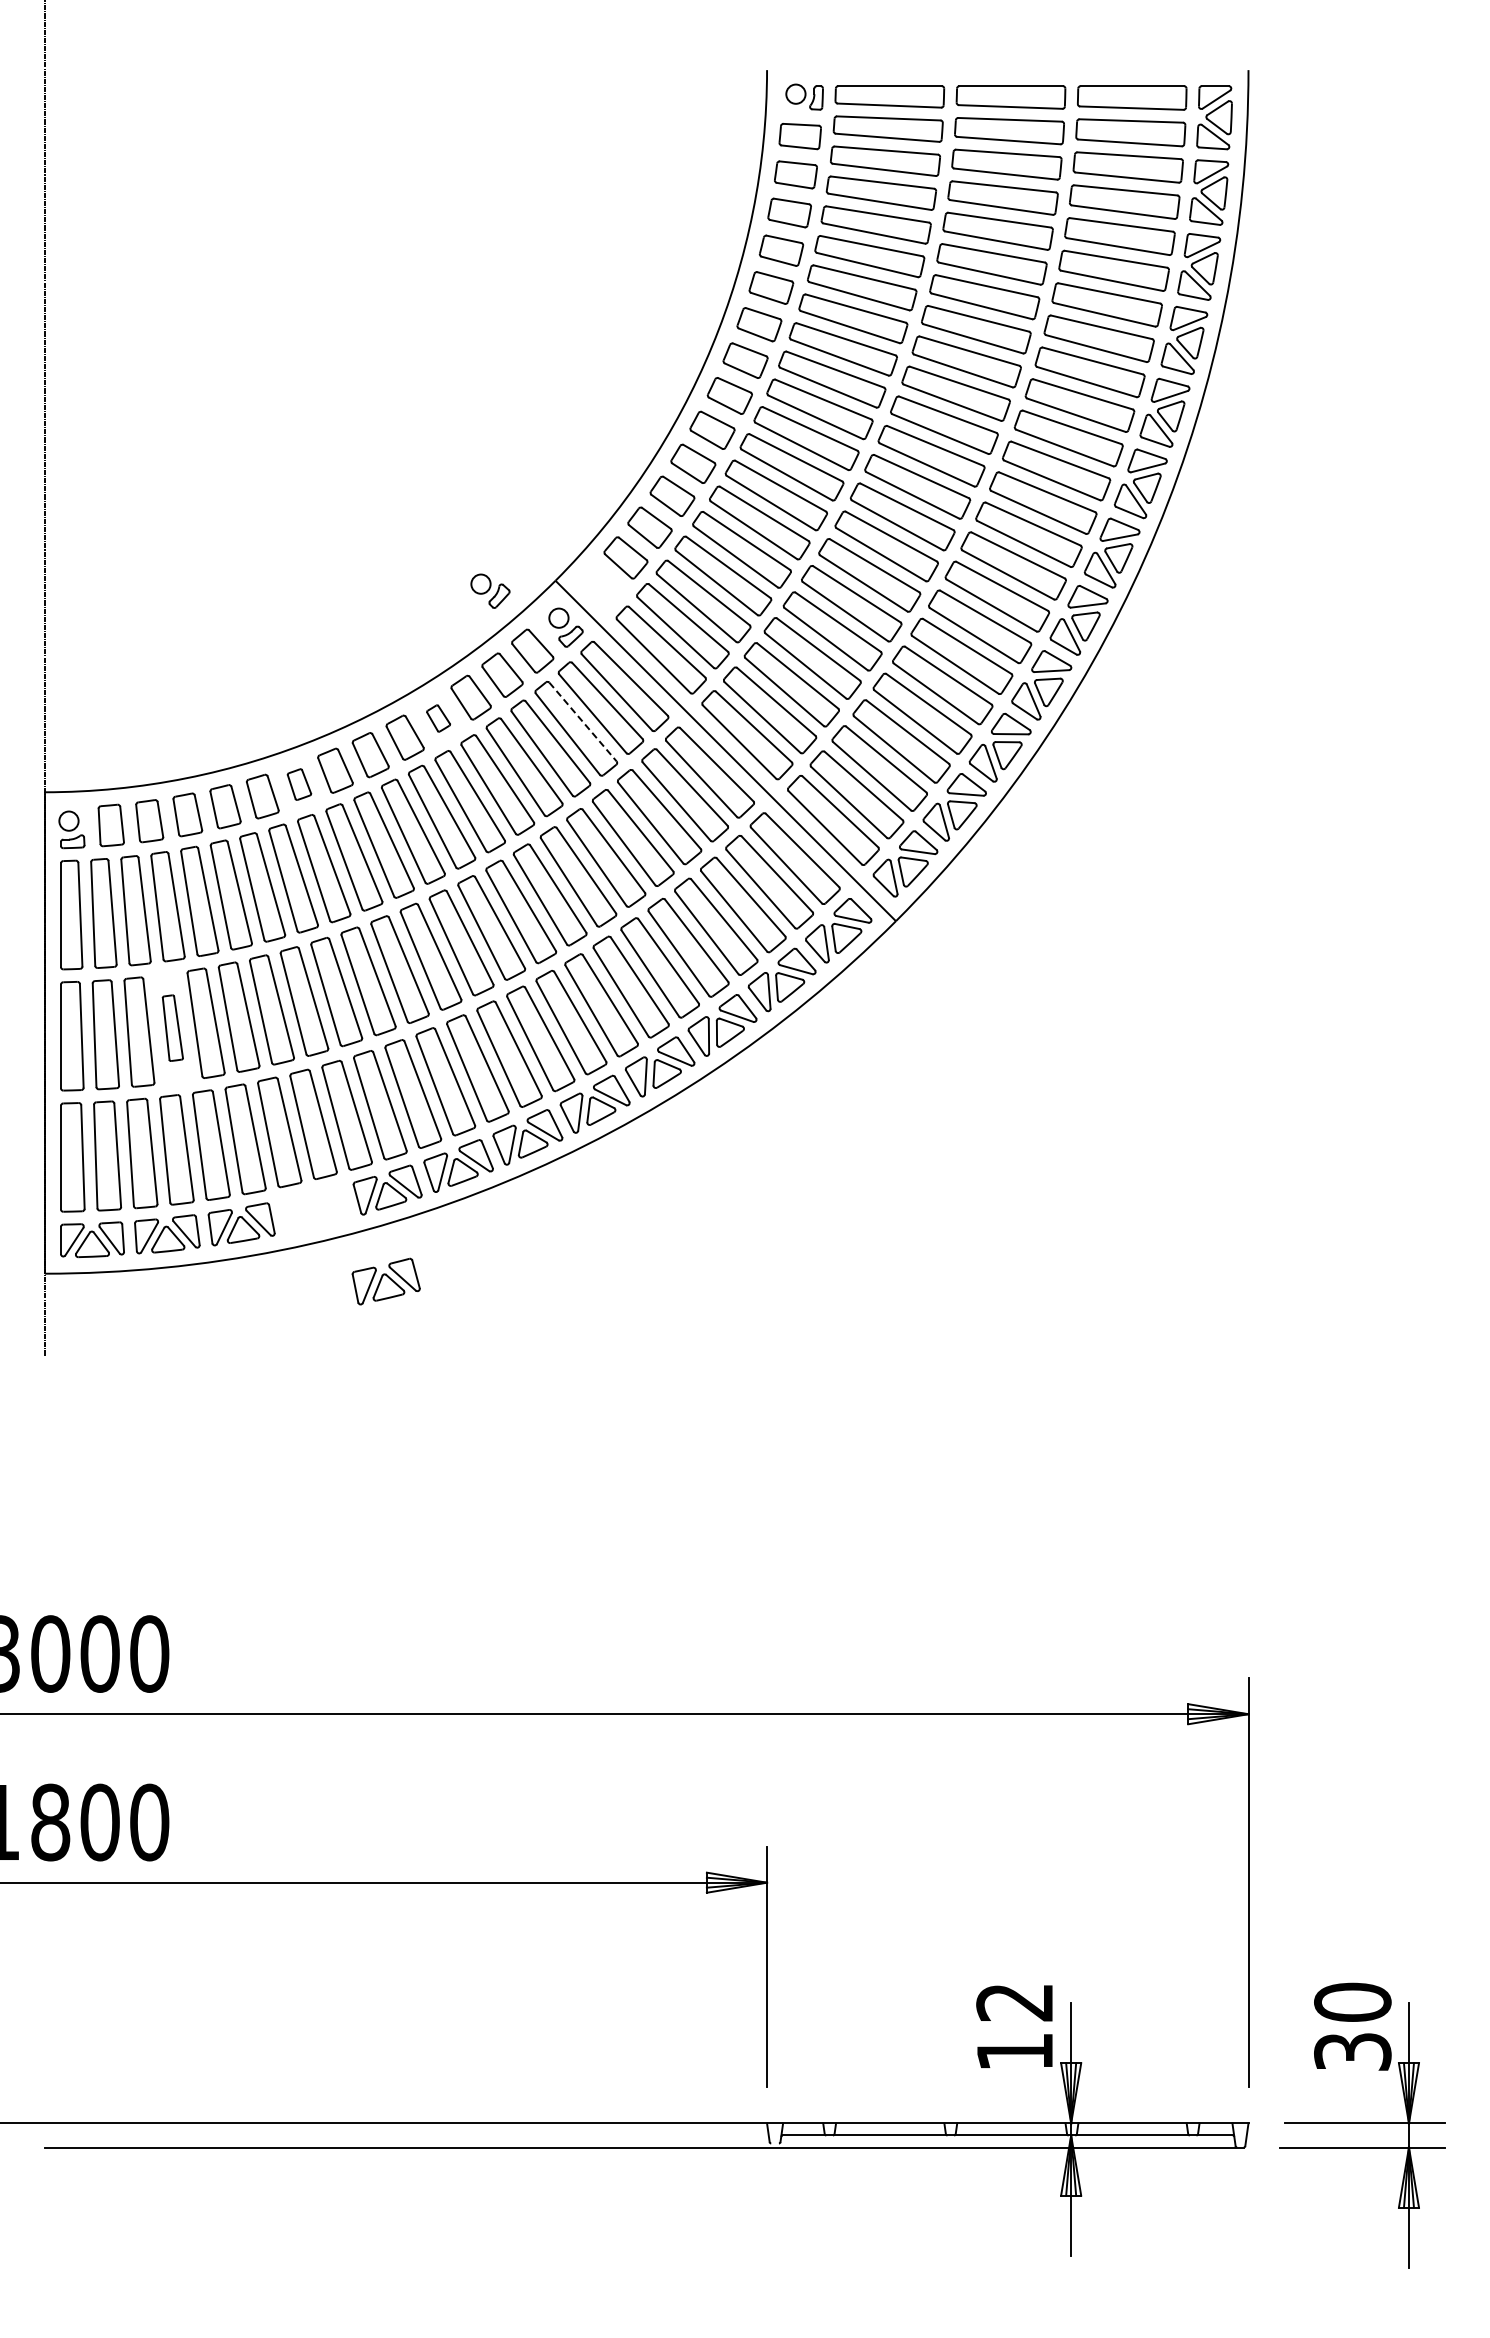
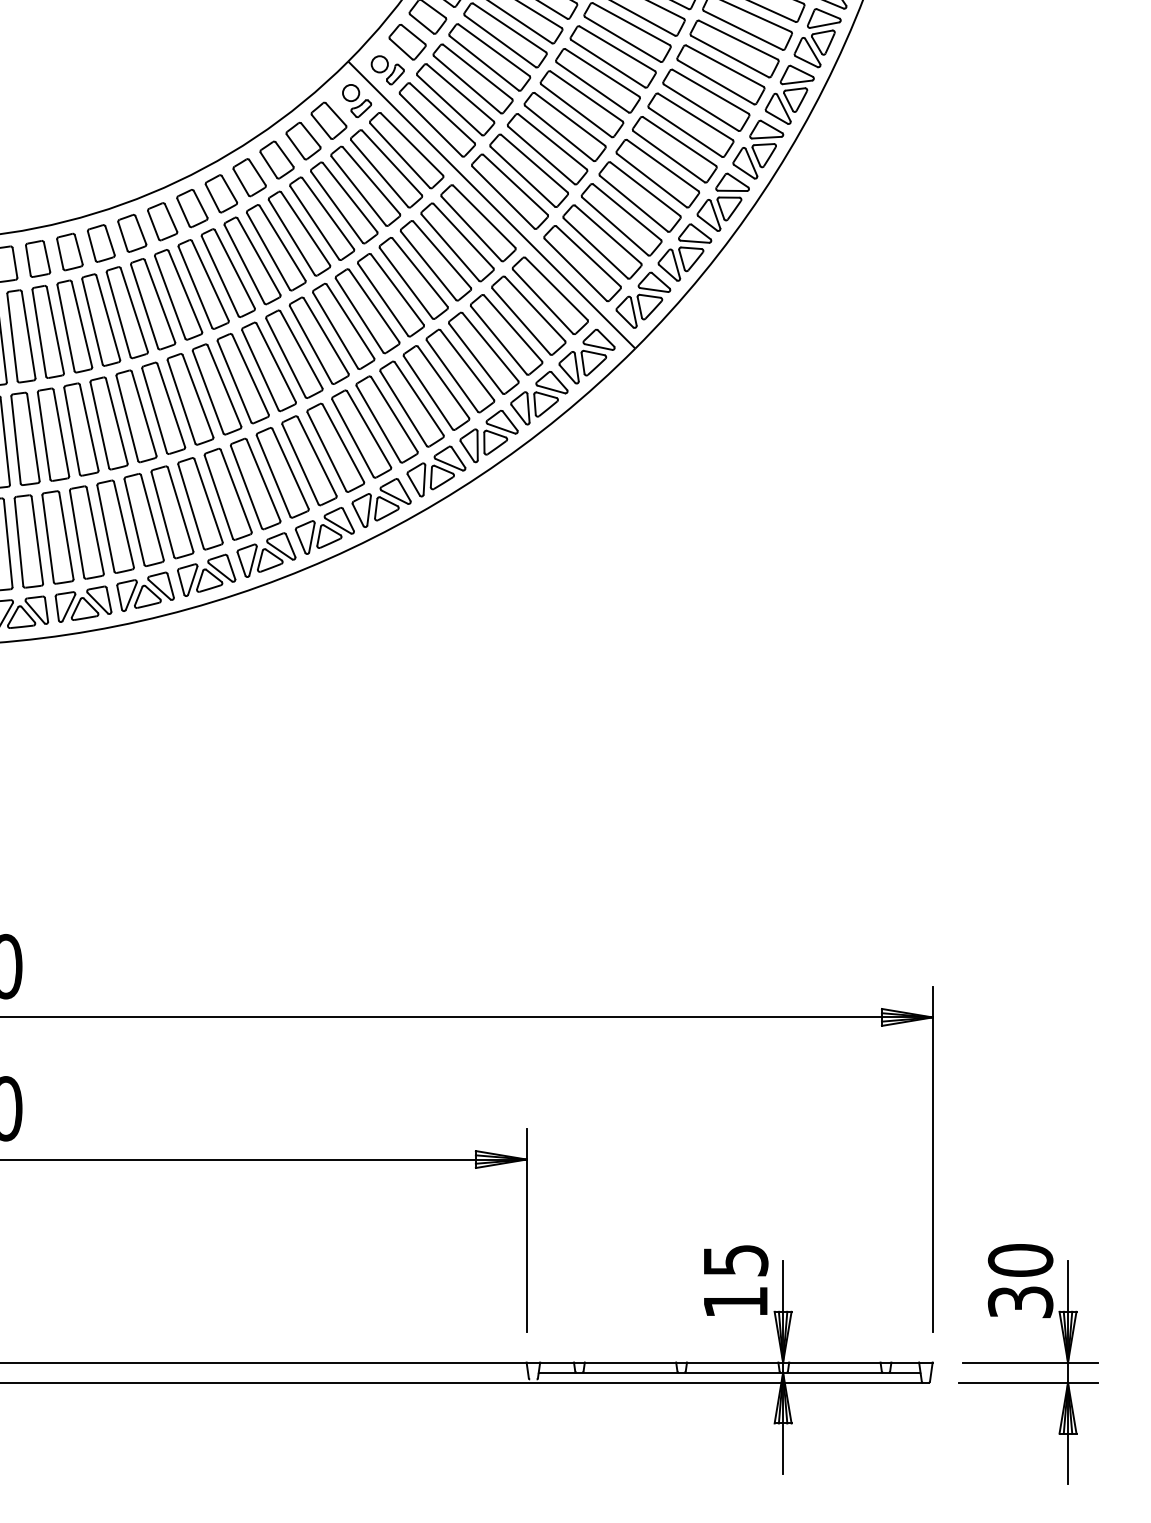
part: (490, 590) -> (387, 69), moved
part: (438, 718) -> (249, 177), size x1.67
line: (583, 722) -> (371, 181), dashed -> solid
part: (299, 784) -> (132, 233), size x1.43
part: (172, 1027) -> (25, 438), size x1.67
part: (385, 1281) -> (144, 591), moved
text: (1014, 2002) -> (735, 1260), 12 -> 15

